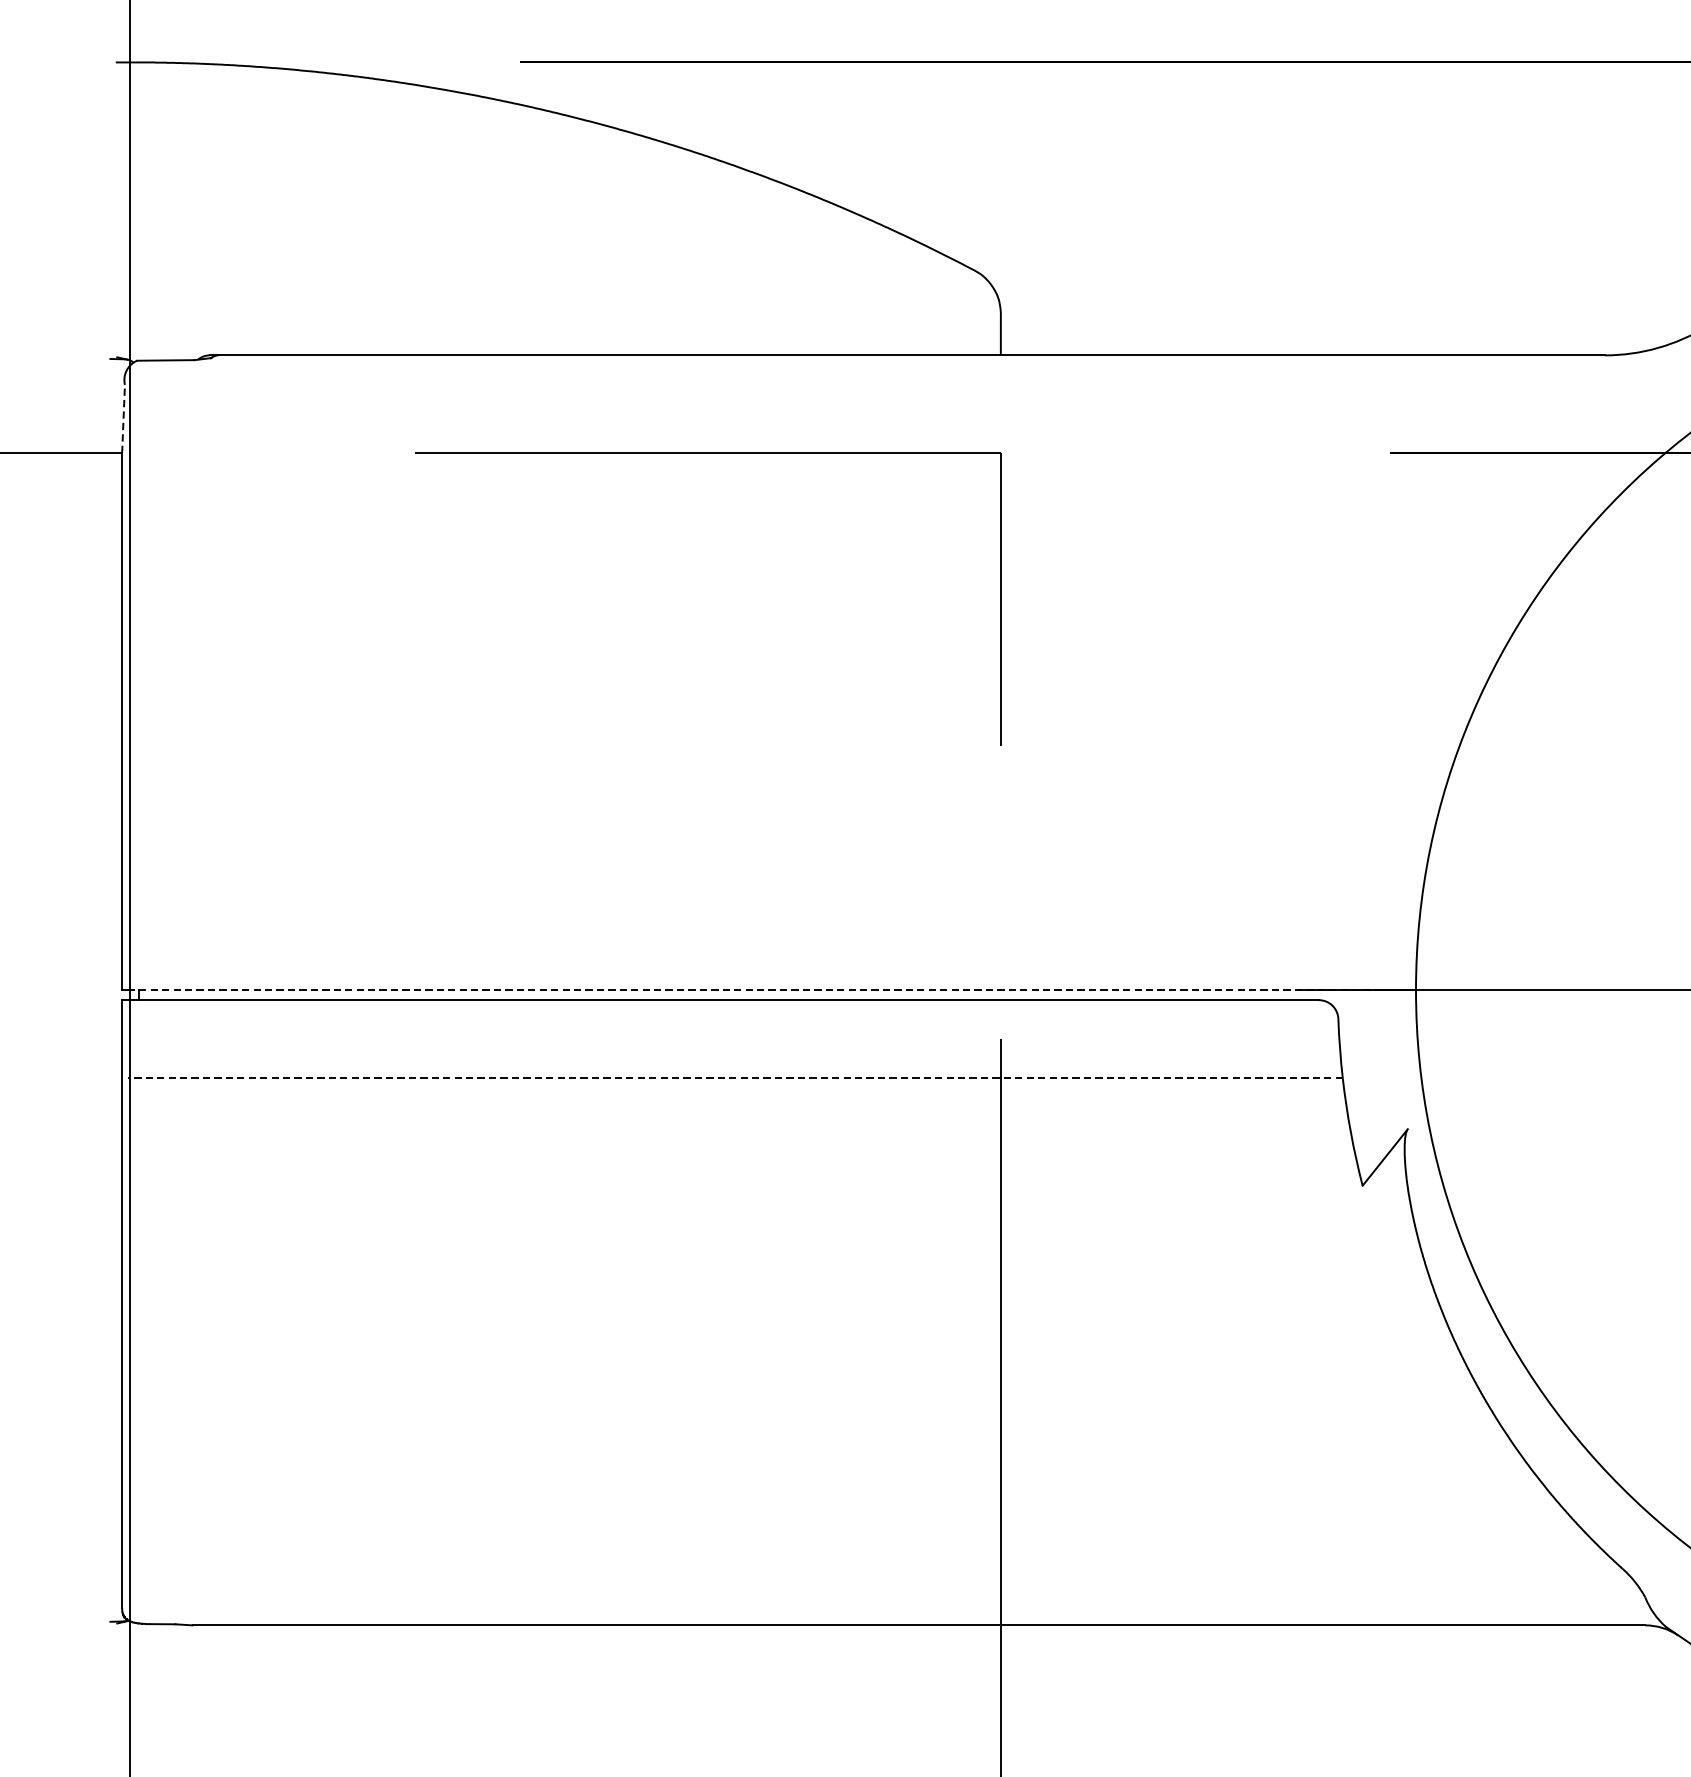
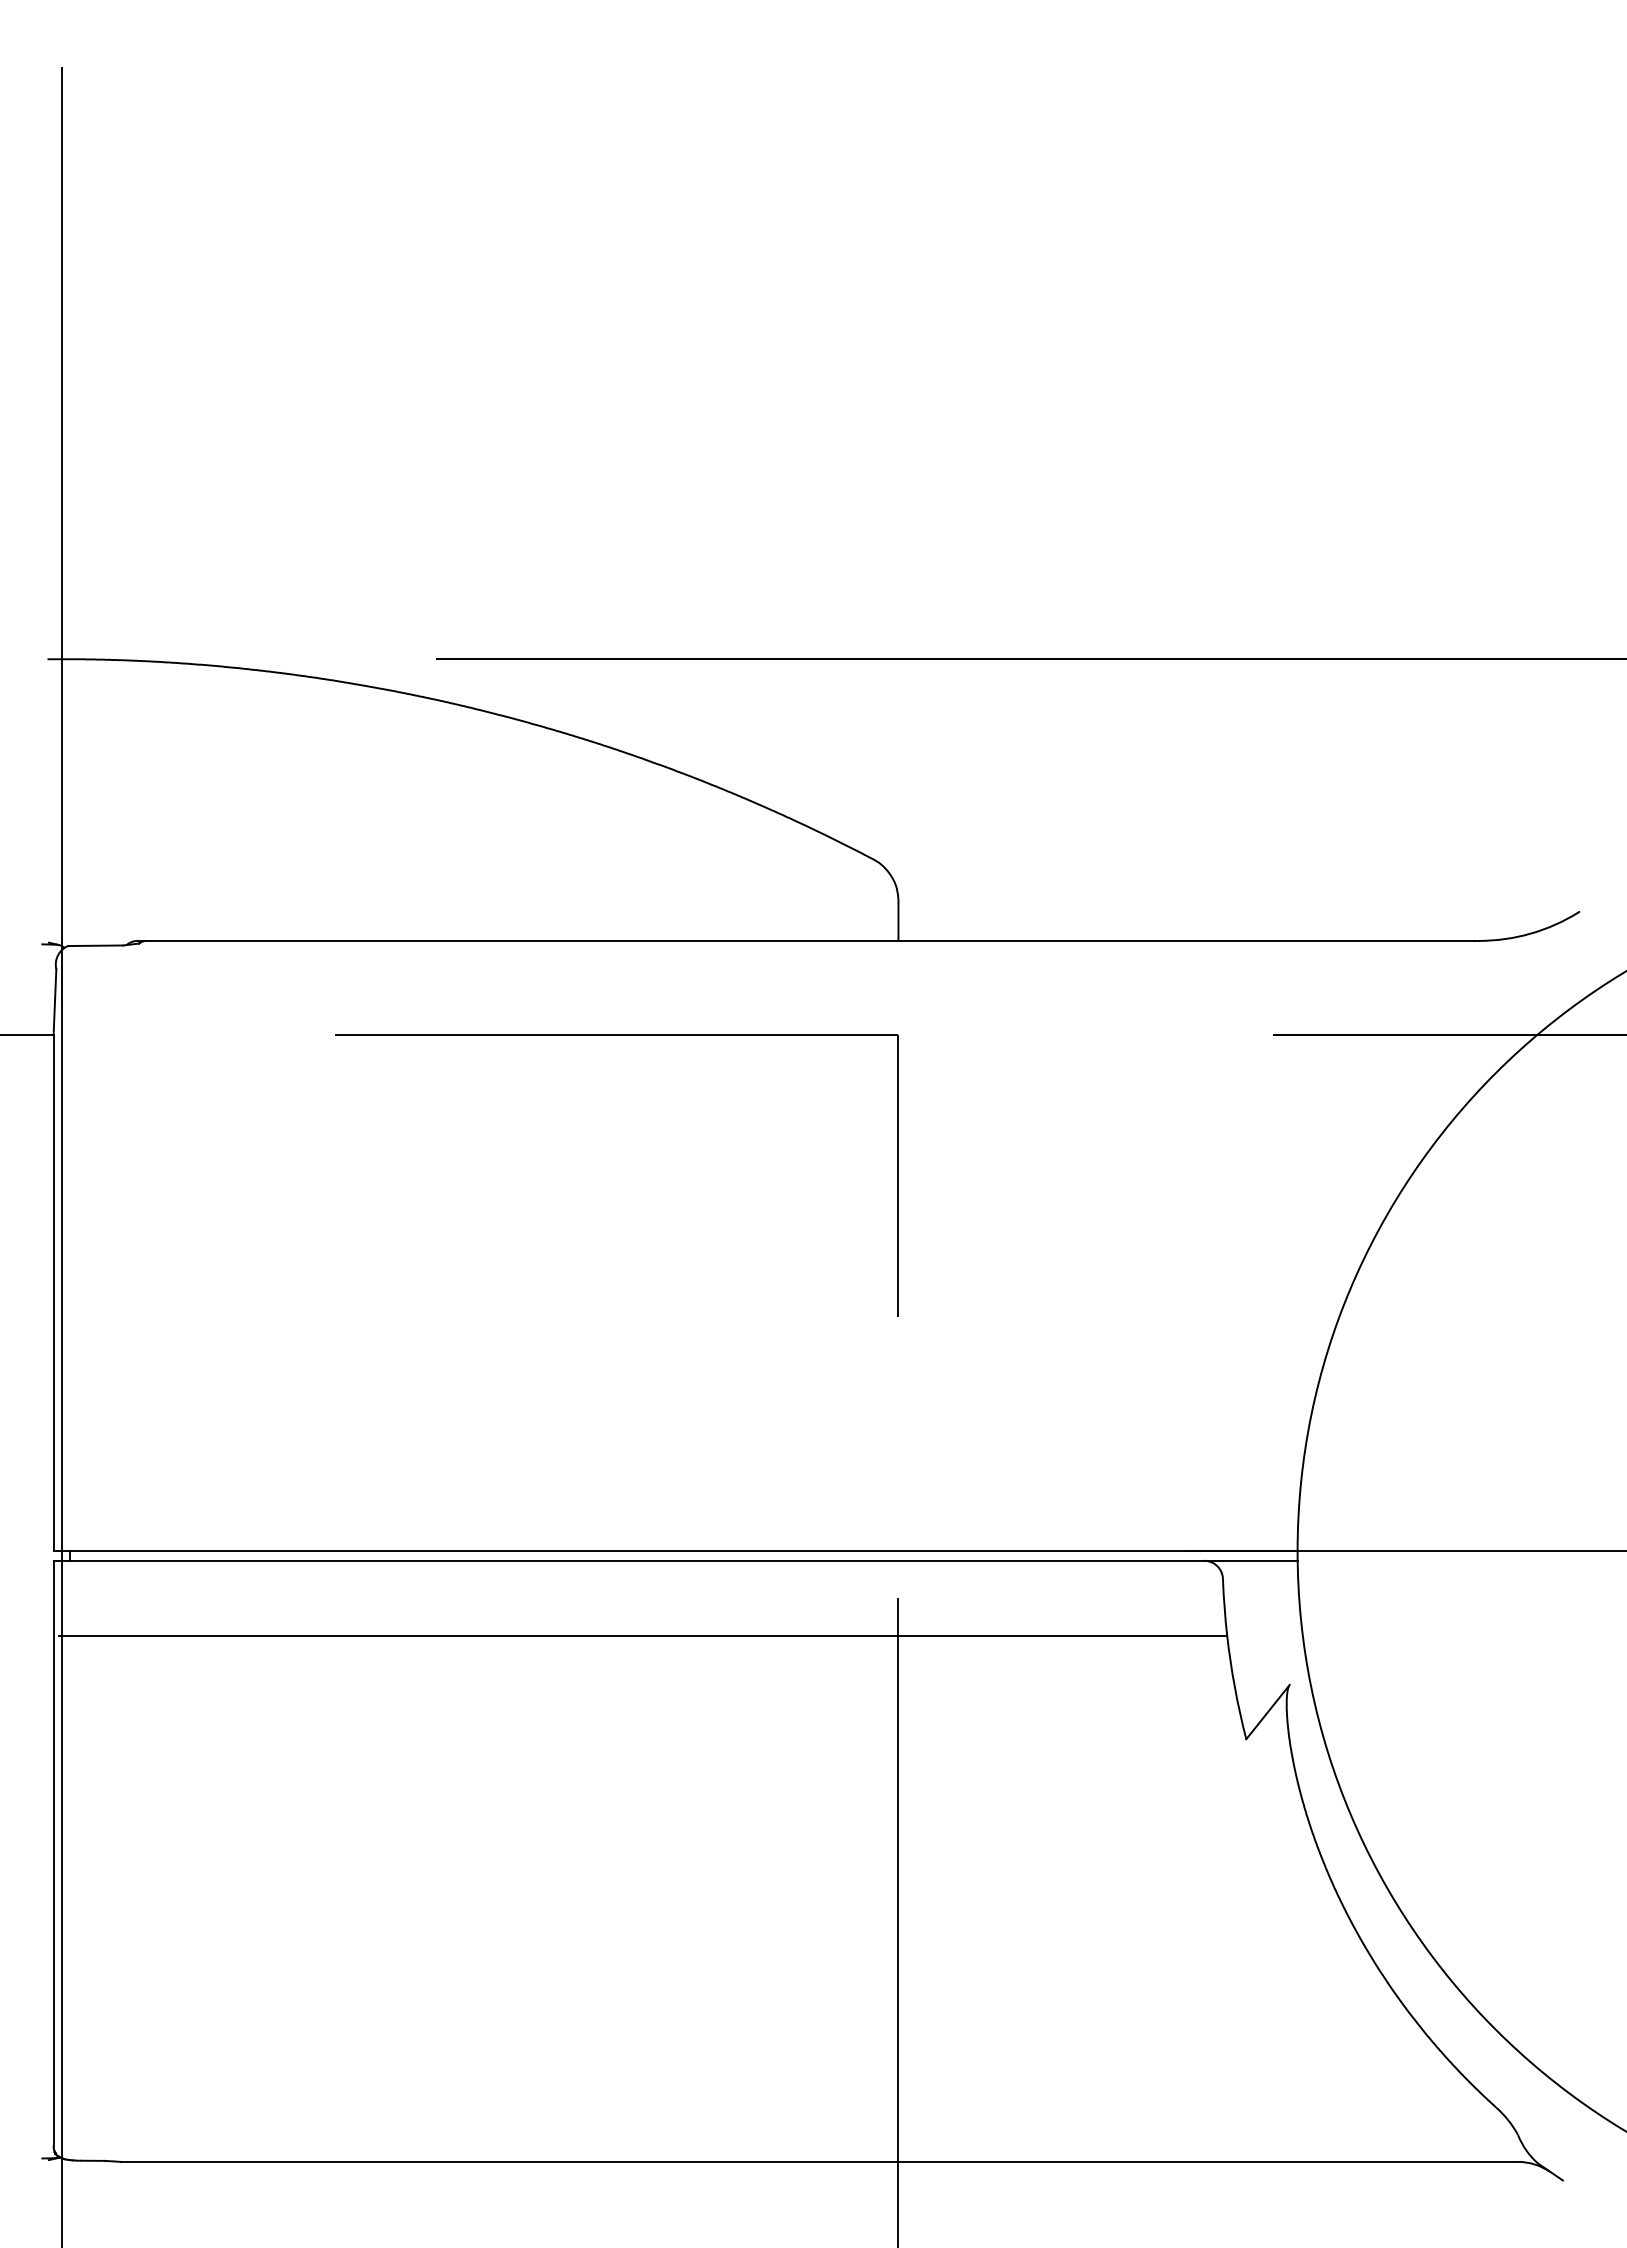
line: (123, 419) -> (54, 1002), dashed -> solid
line: (753, 990) -> (660, 1551), dashed -> solid
line: (1368, 999) -> (1251, 1560), added
line: (734, 1077) -> (642, 1635), dashed -> solid

